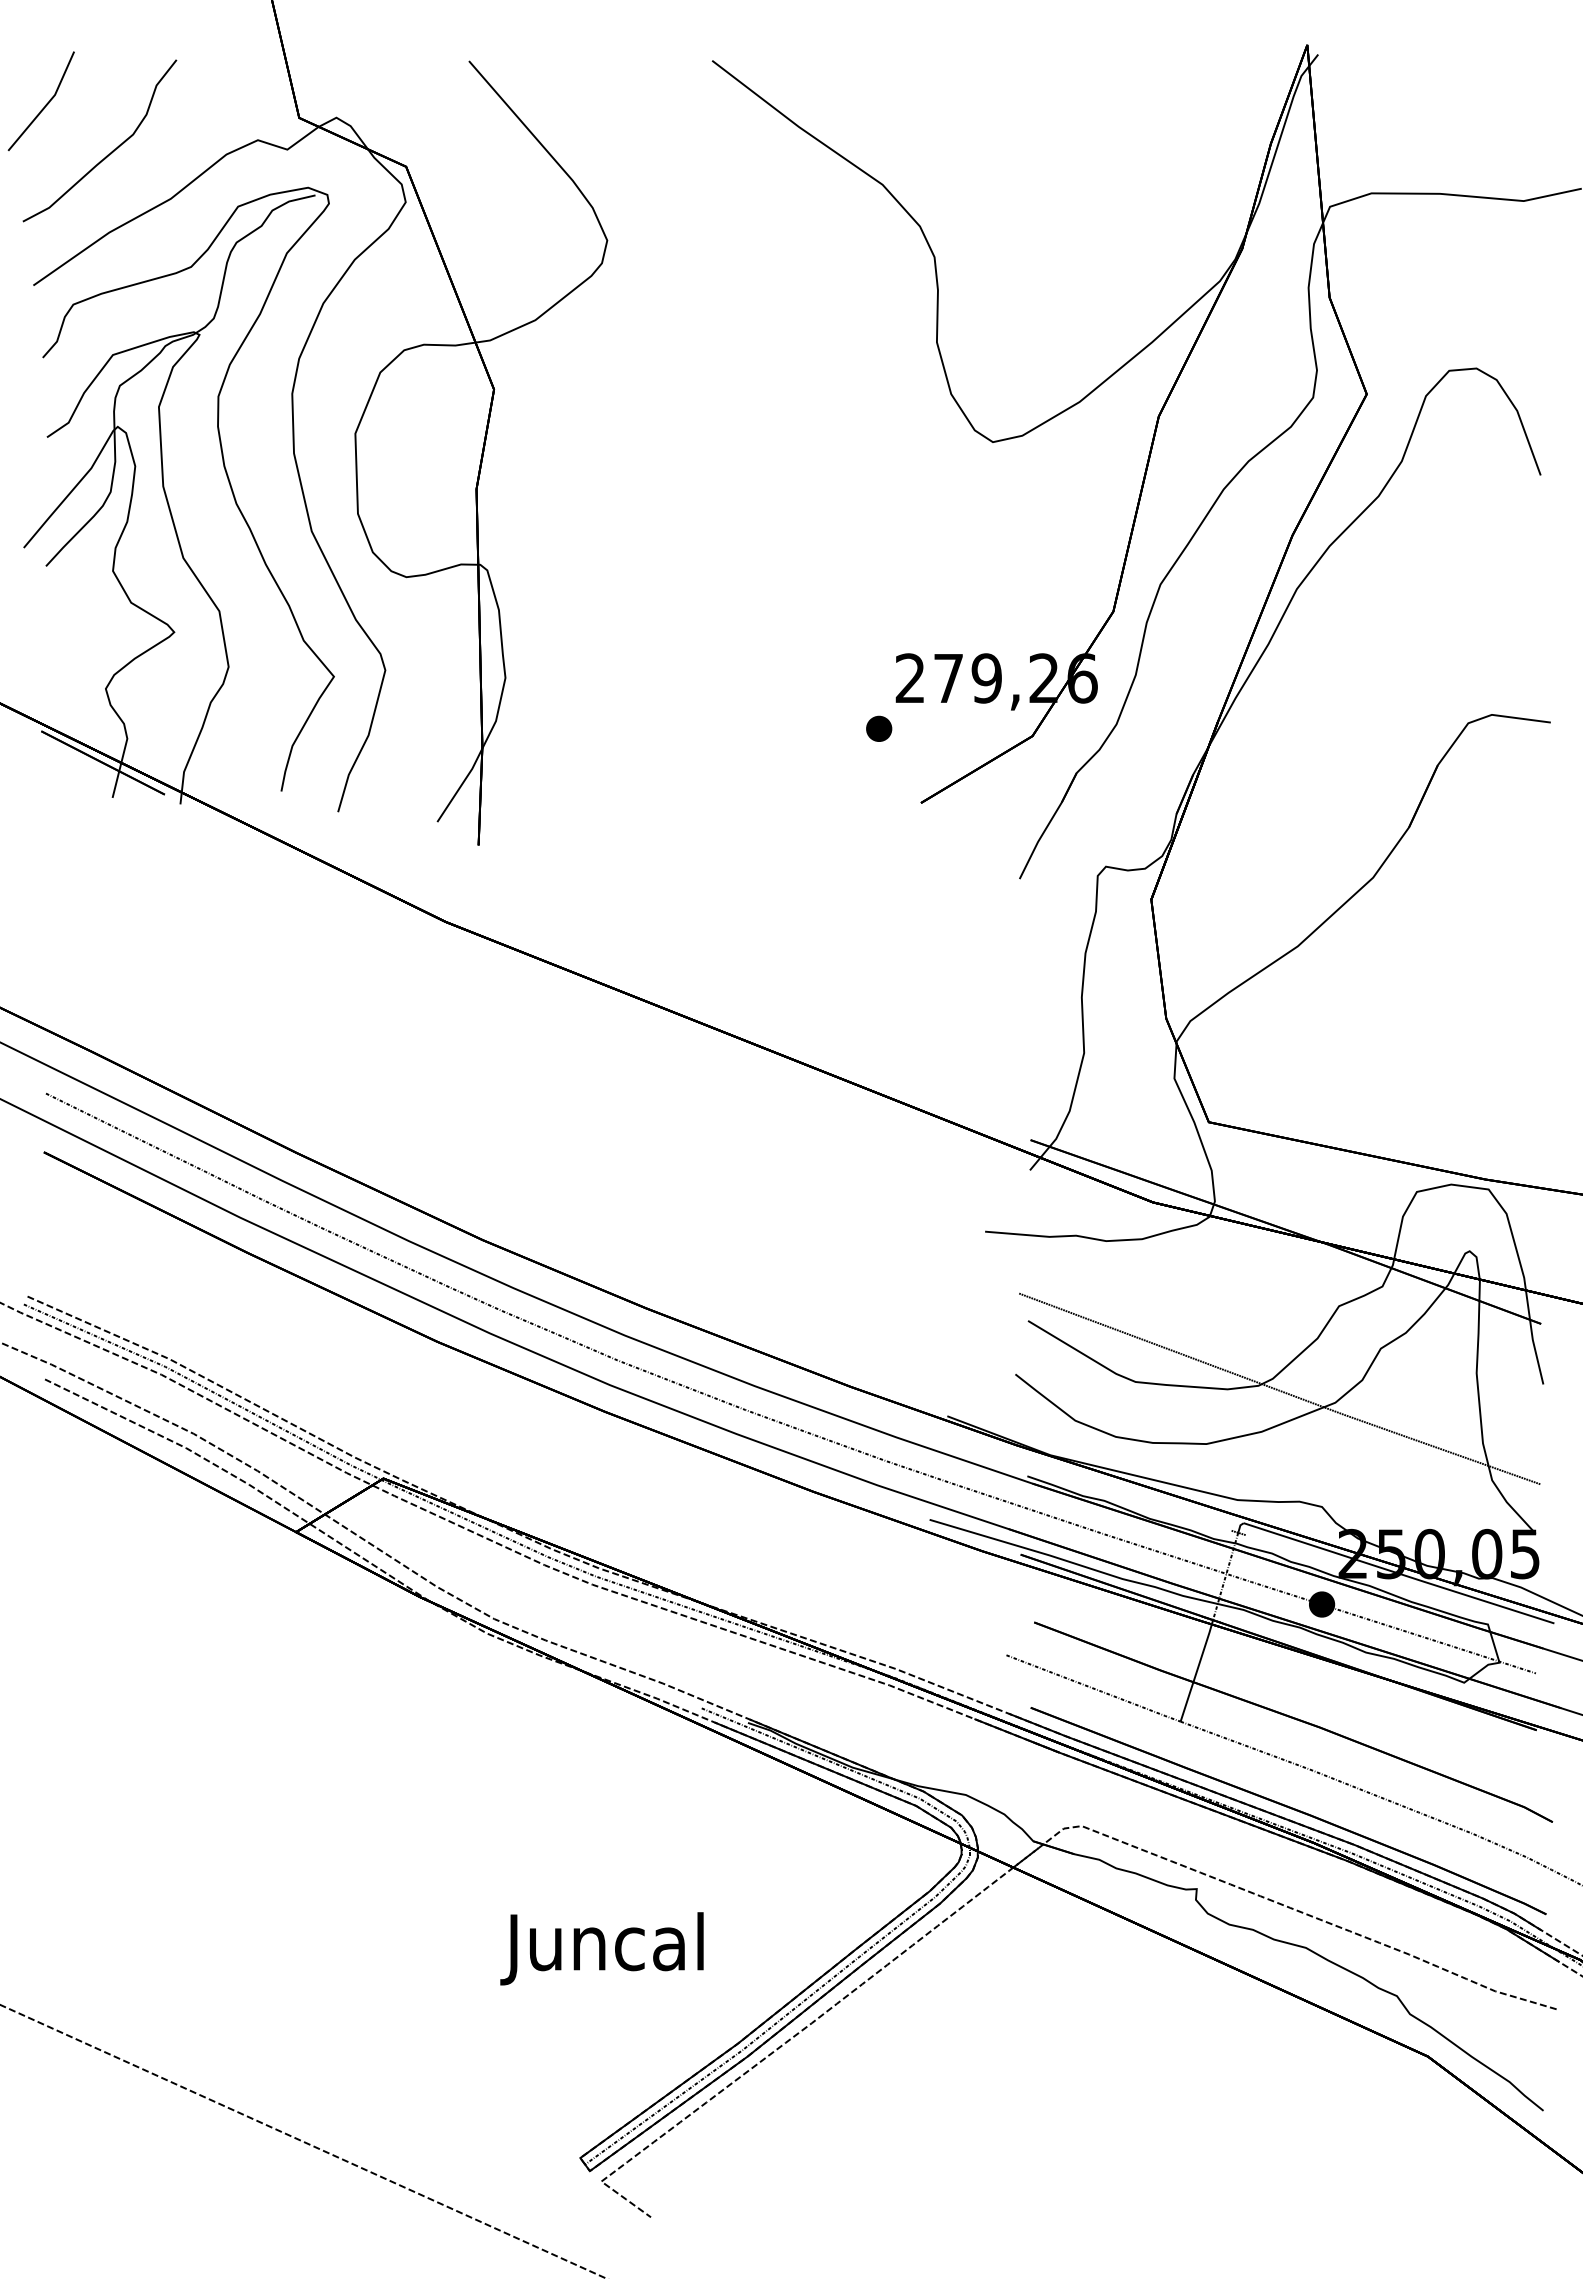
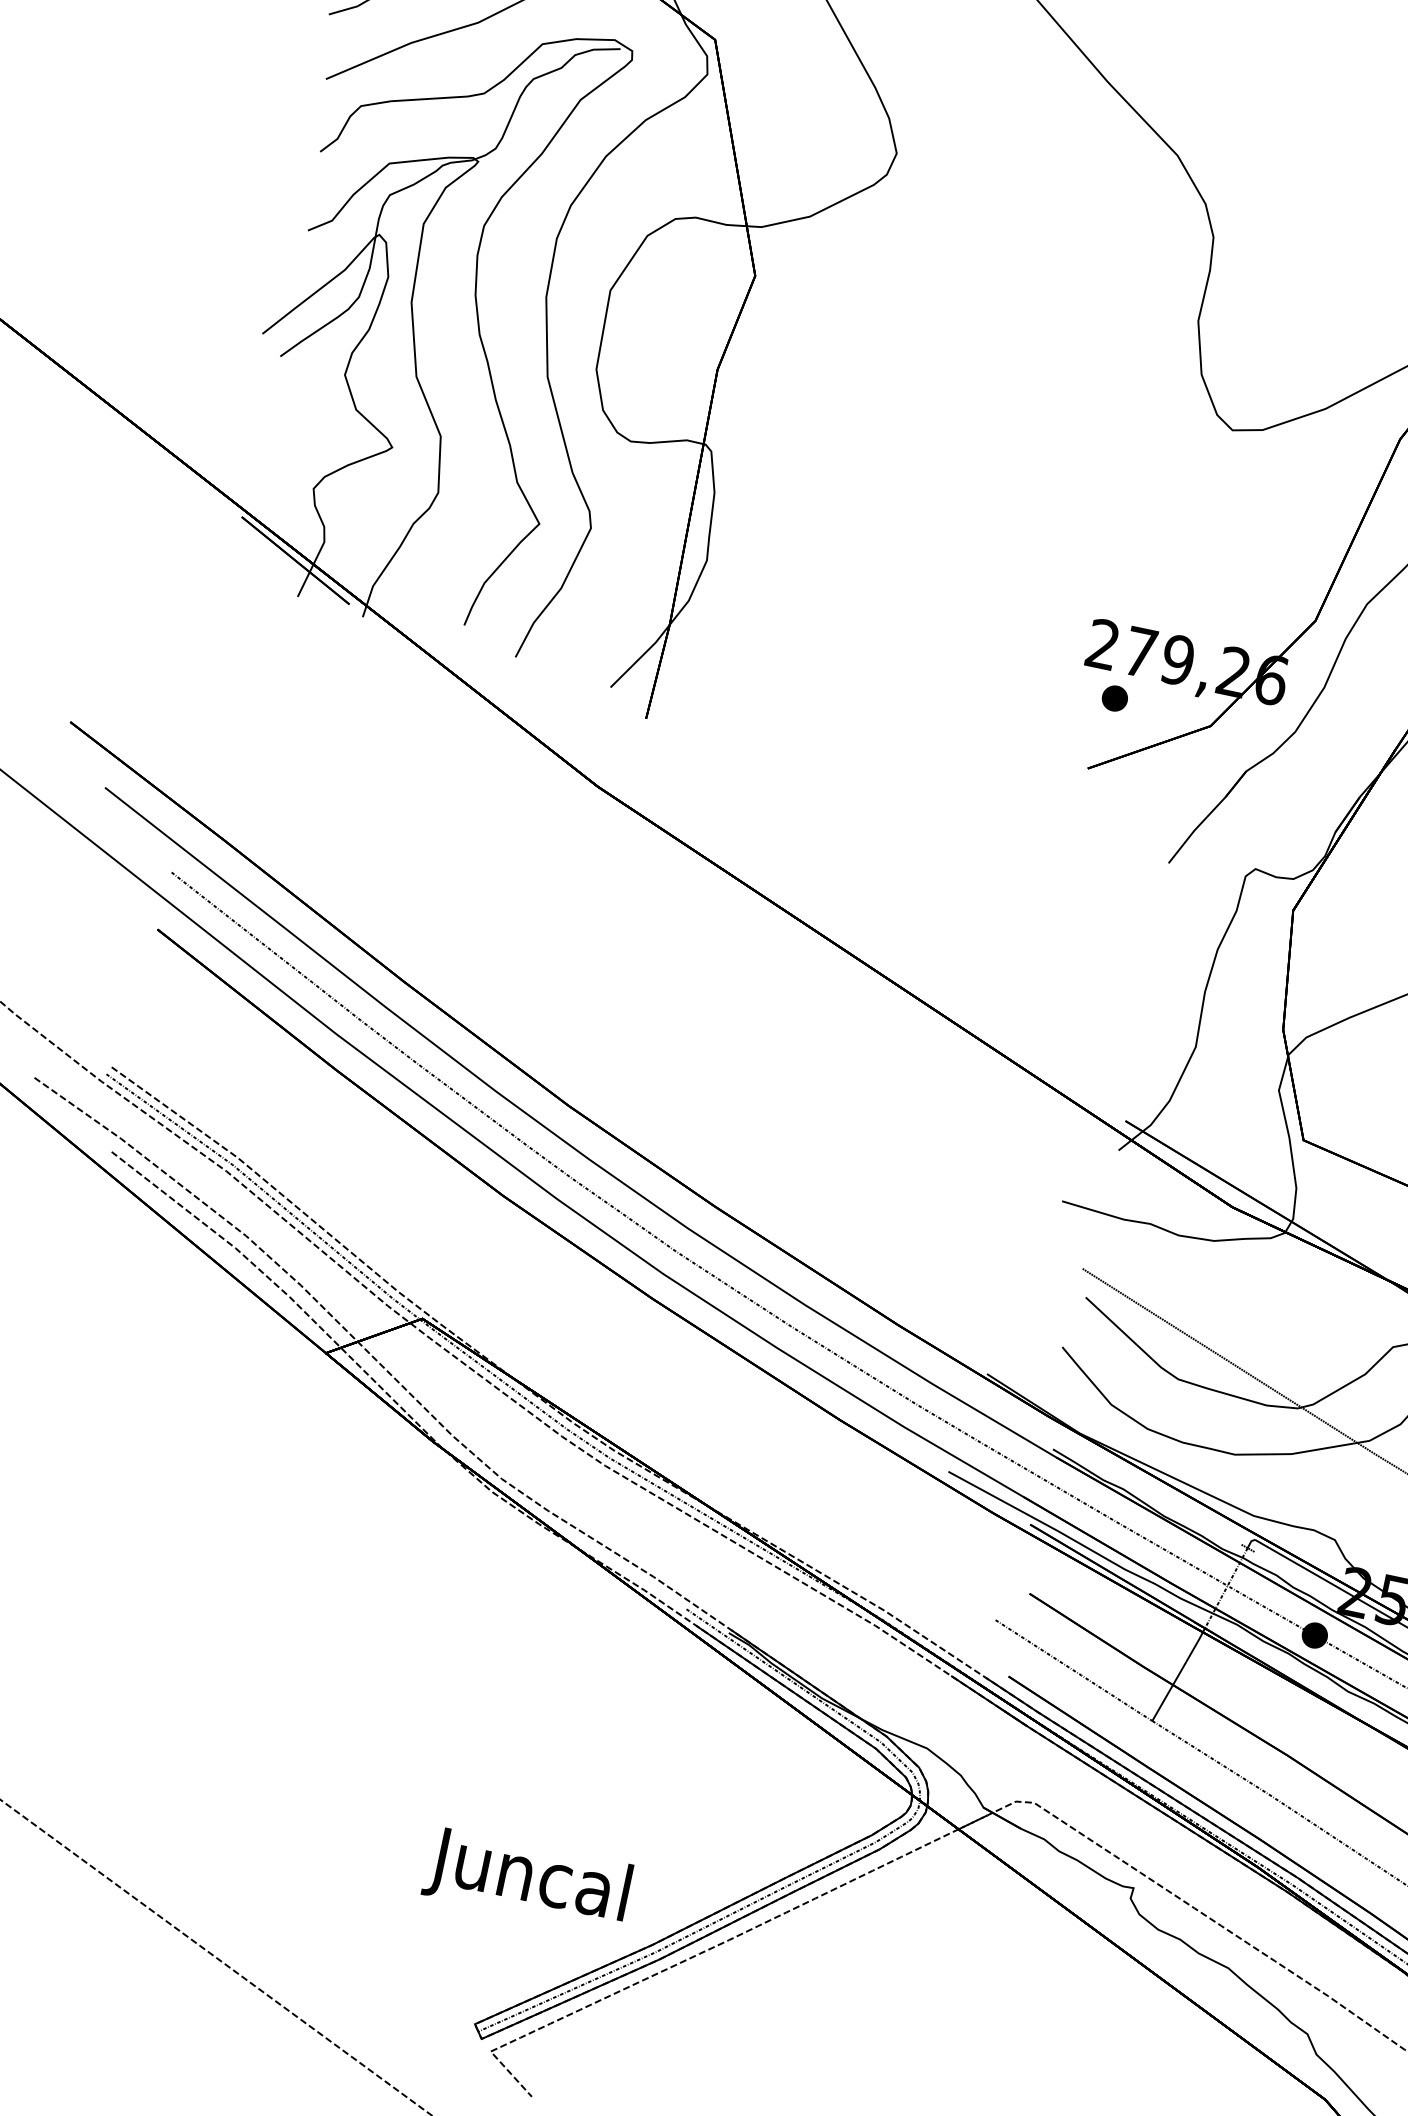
part: (879, 728) -> (1115, 698), moved
text: (601, 1948) -> (527, 1879), moved

